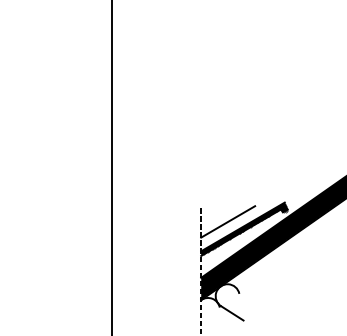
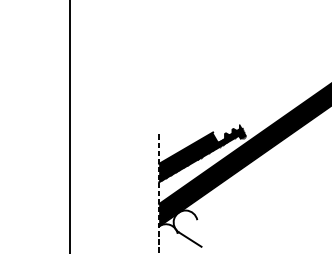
fill: (242, 224) -> (200, 150), added

